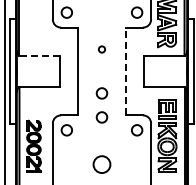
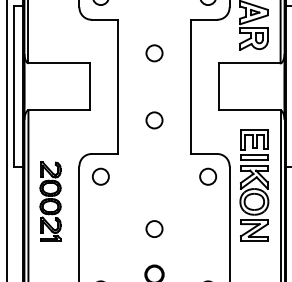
circle: (101, 49) -> (153, 53), size x1.67
line: (39, 56) -> (59, 63), dashed -> solid
line: (126, 71) -> (191, 86), dashed -> solid
circle: (101, 117) -> (153, 157), removed
circle: (101, 164) -> (153, 228), size x0.62

